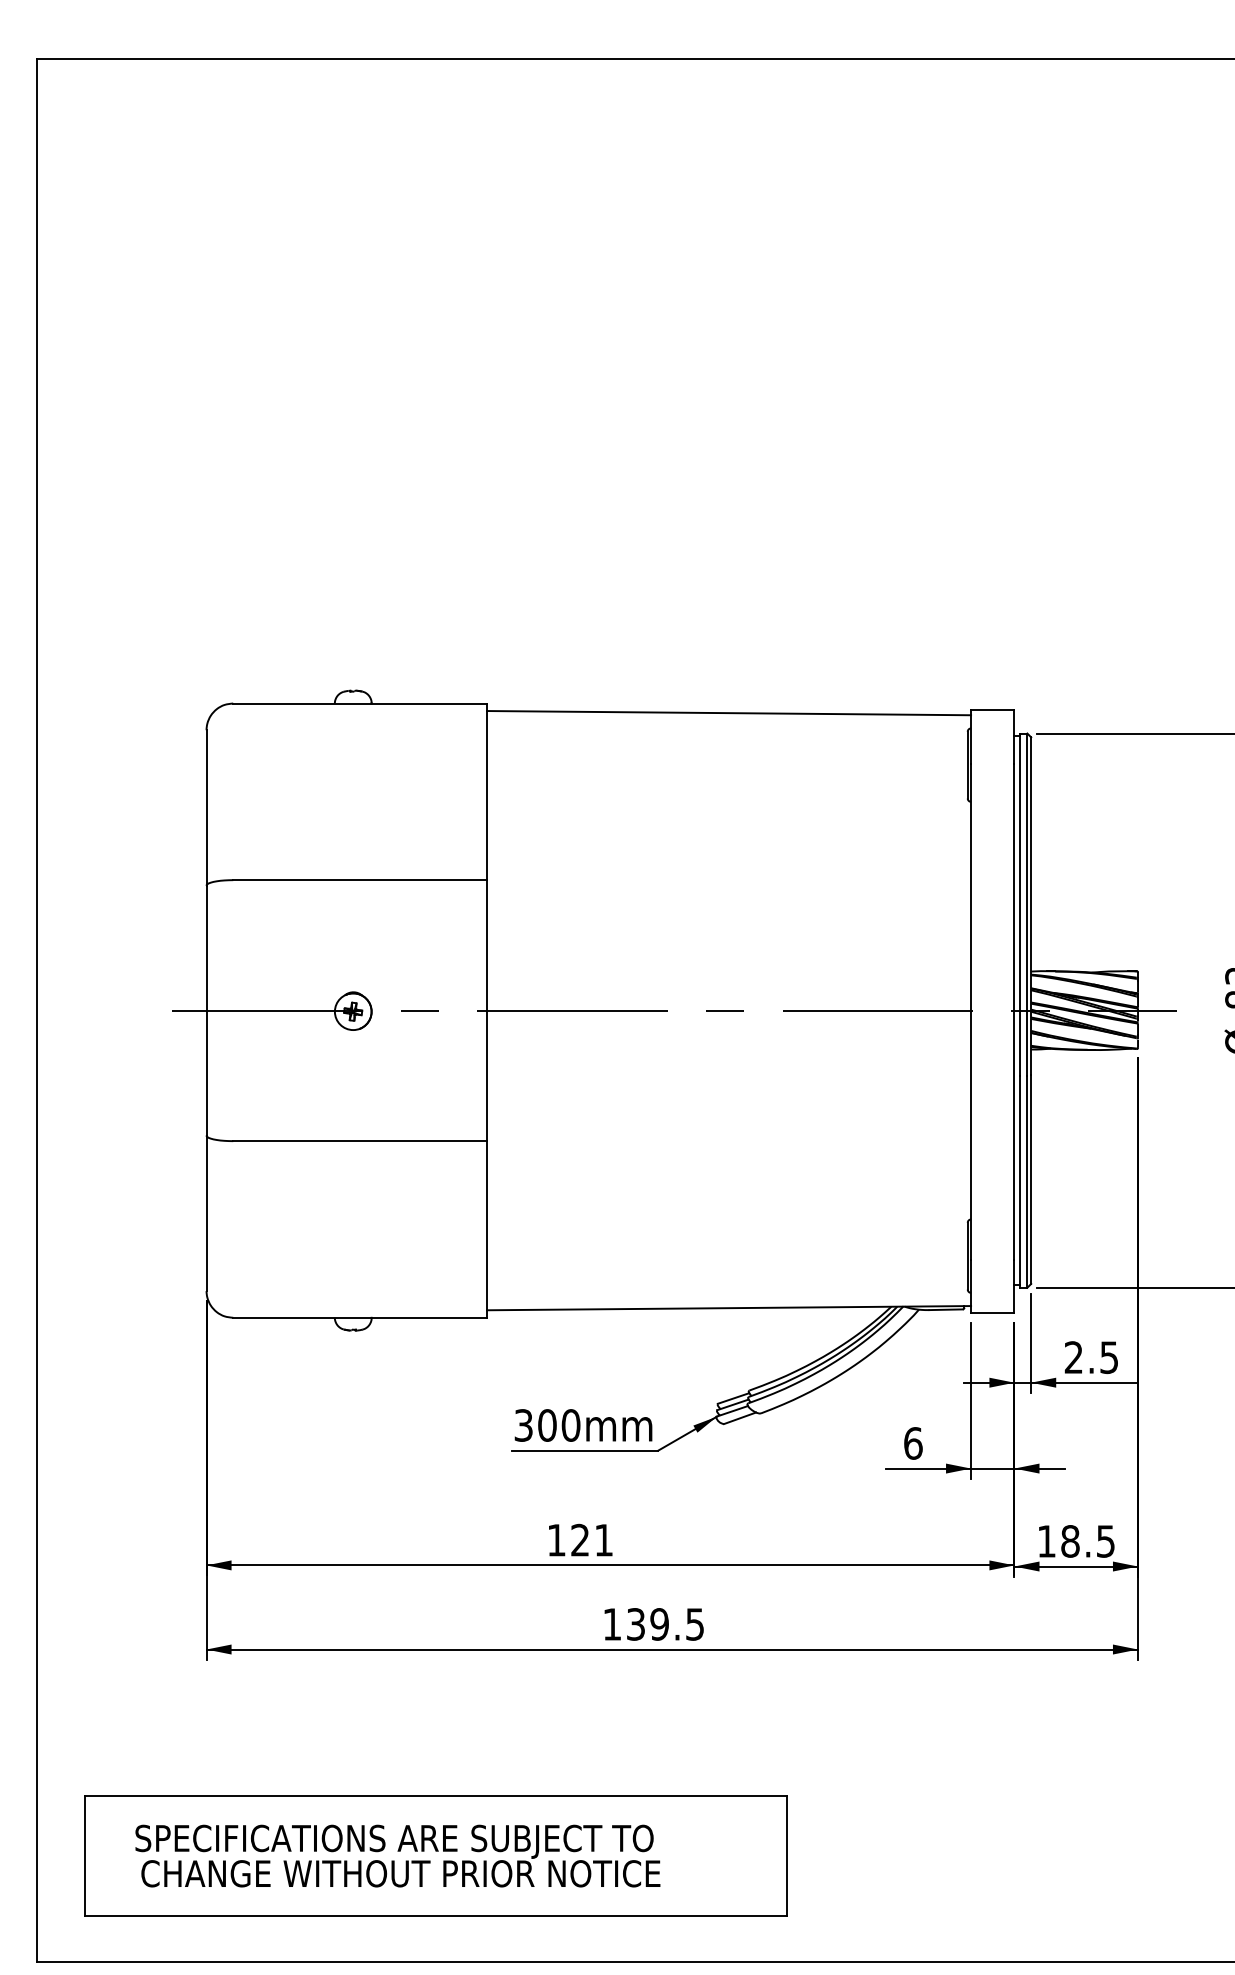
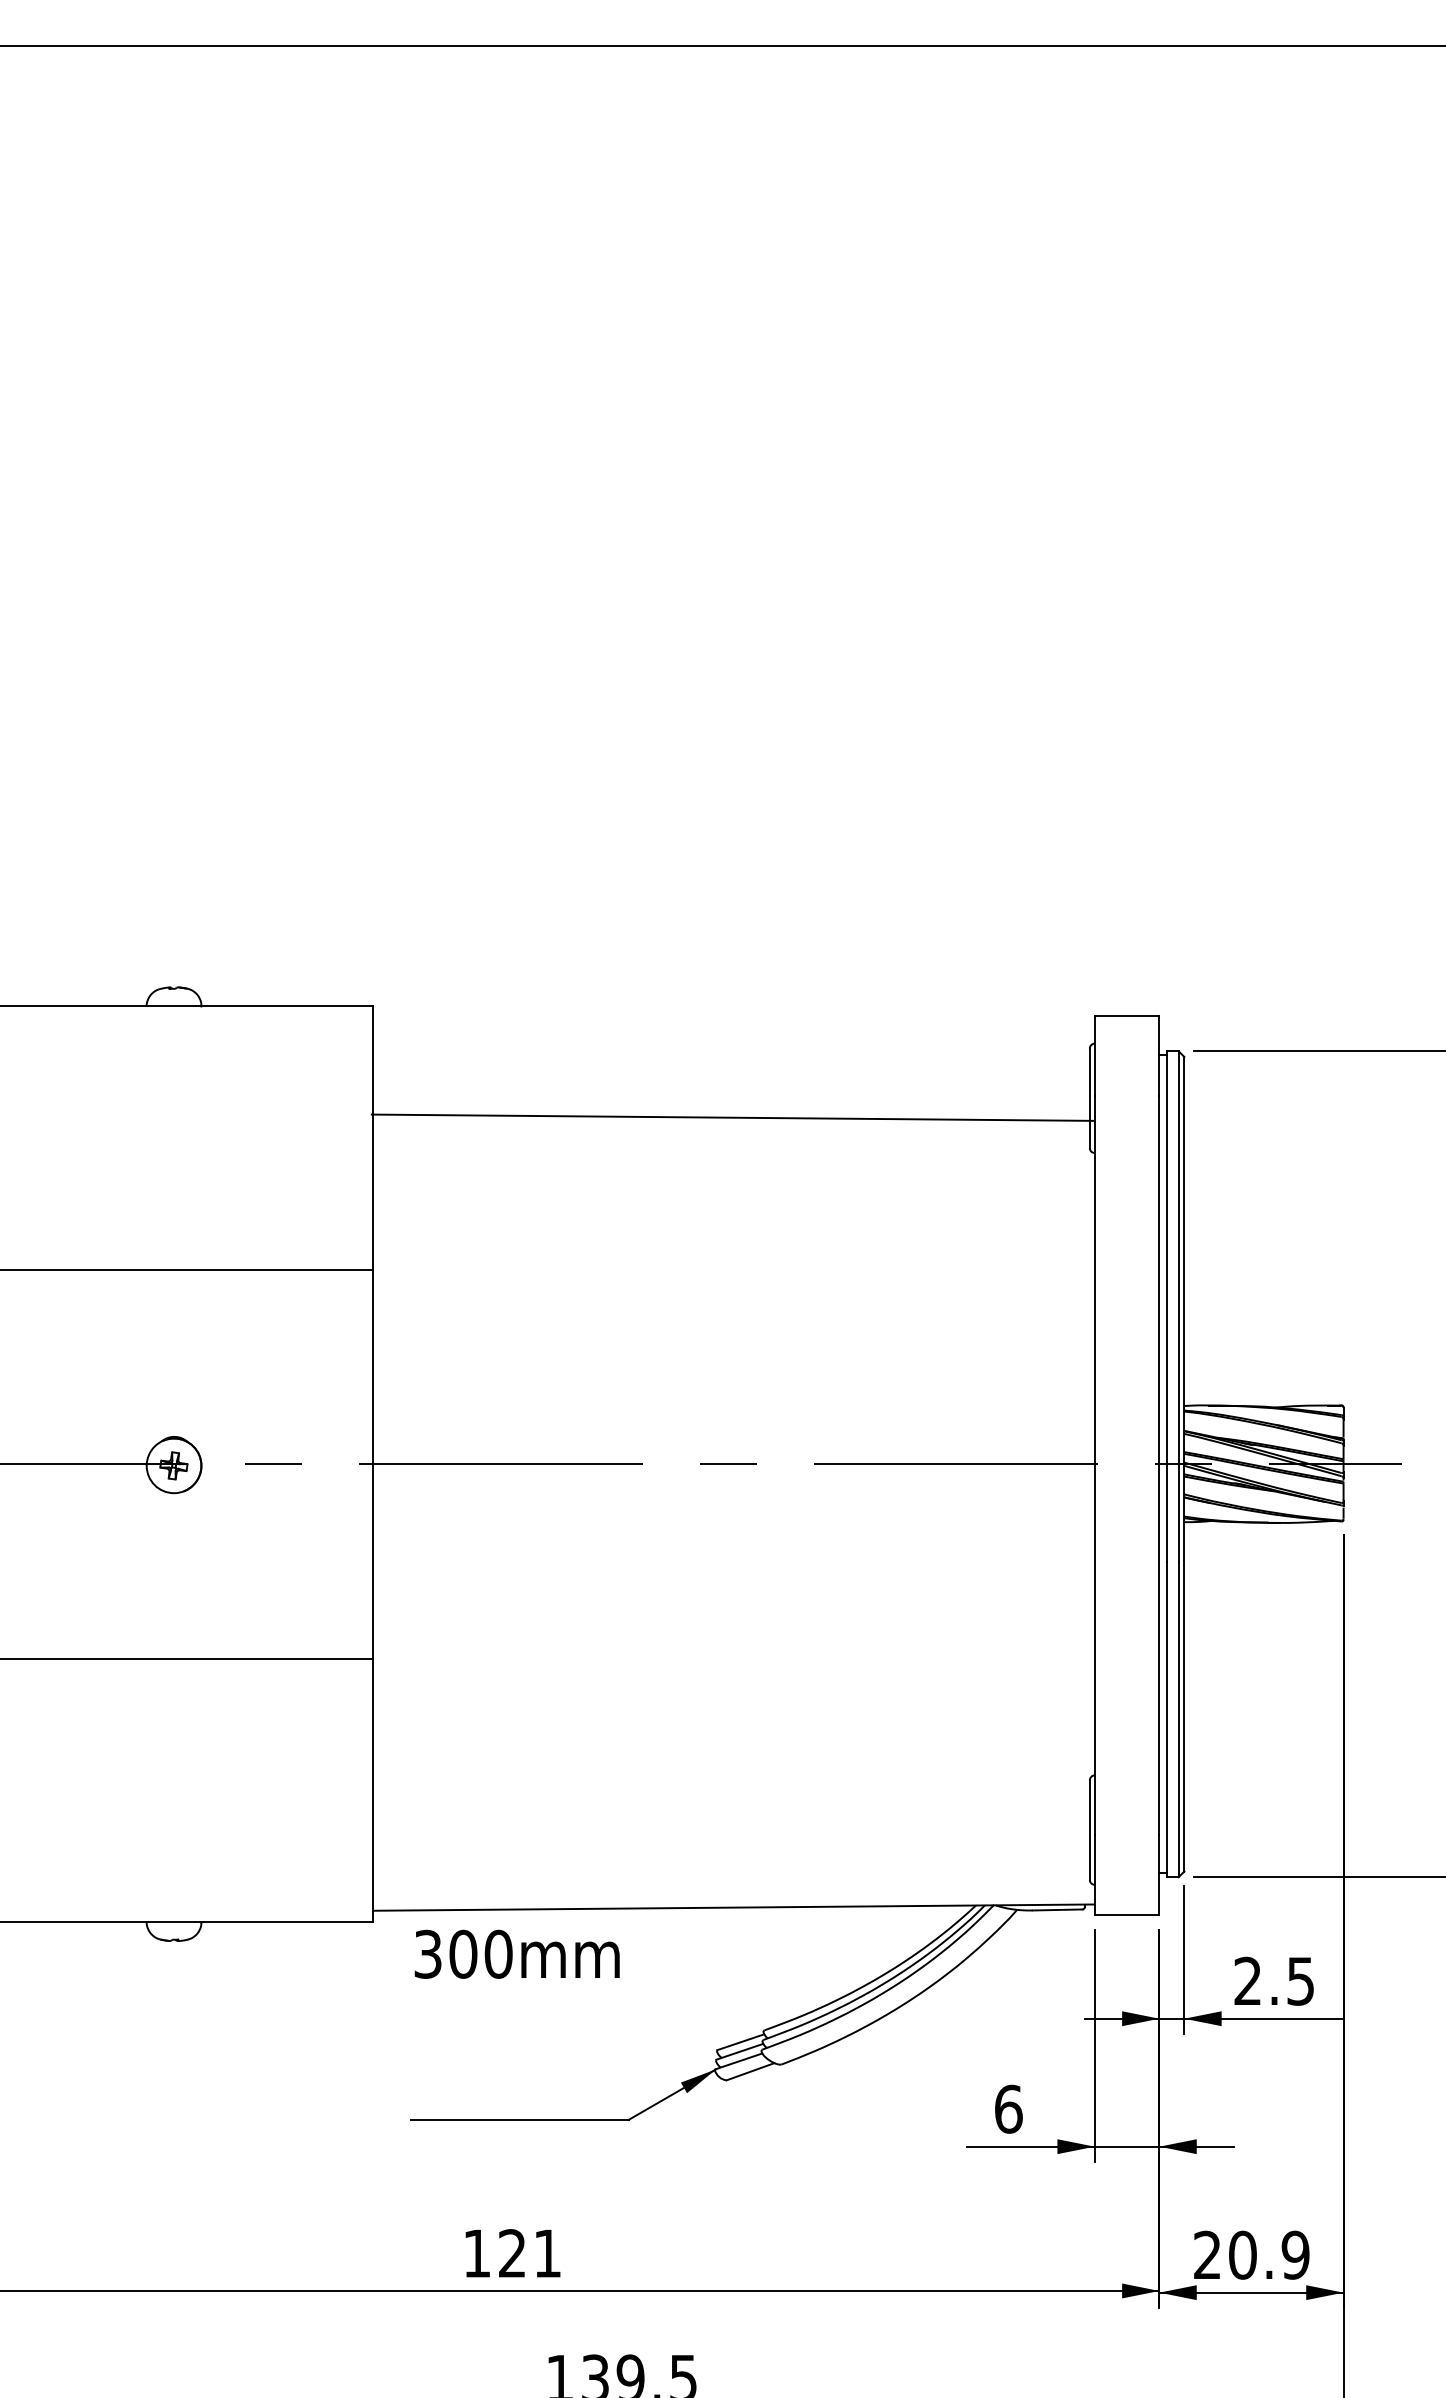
line: (728, 713) -> (731, 1118), moved
text: (583, 1425) -> (517, 1954), moved
text: (1076, 1541) -> (1251, 2255), 18.5 -> 20.9

